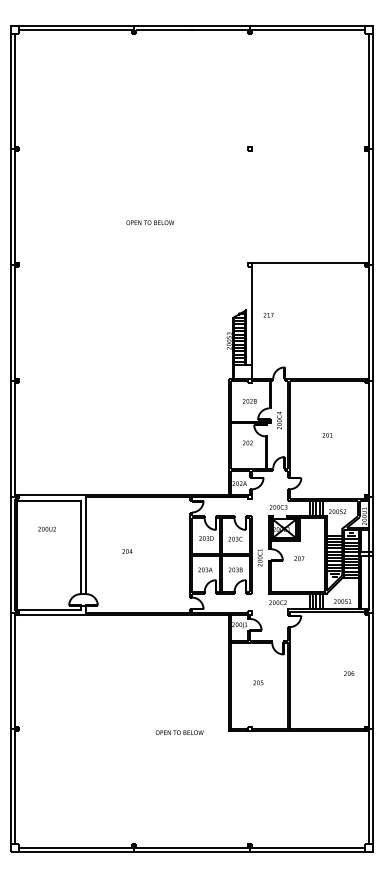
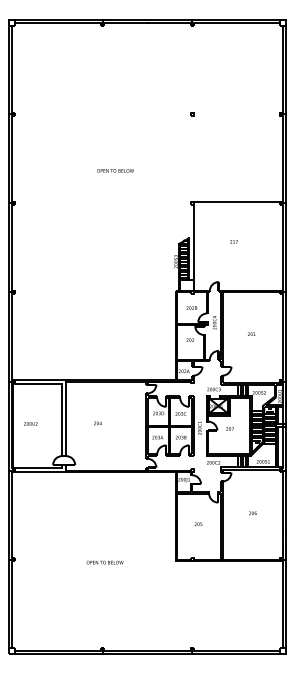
text: (268, 315) -> (233, 242), moved
text: (46, 528) -> (30, 423), moved
text: (349, 673) -> (253, 513), moved
text: (179, 732) -> (104, 562), moved

